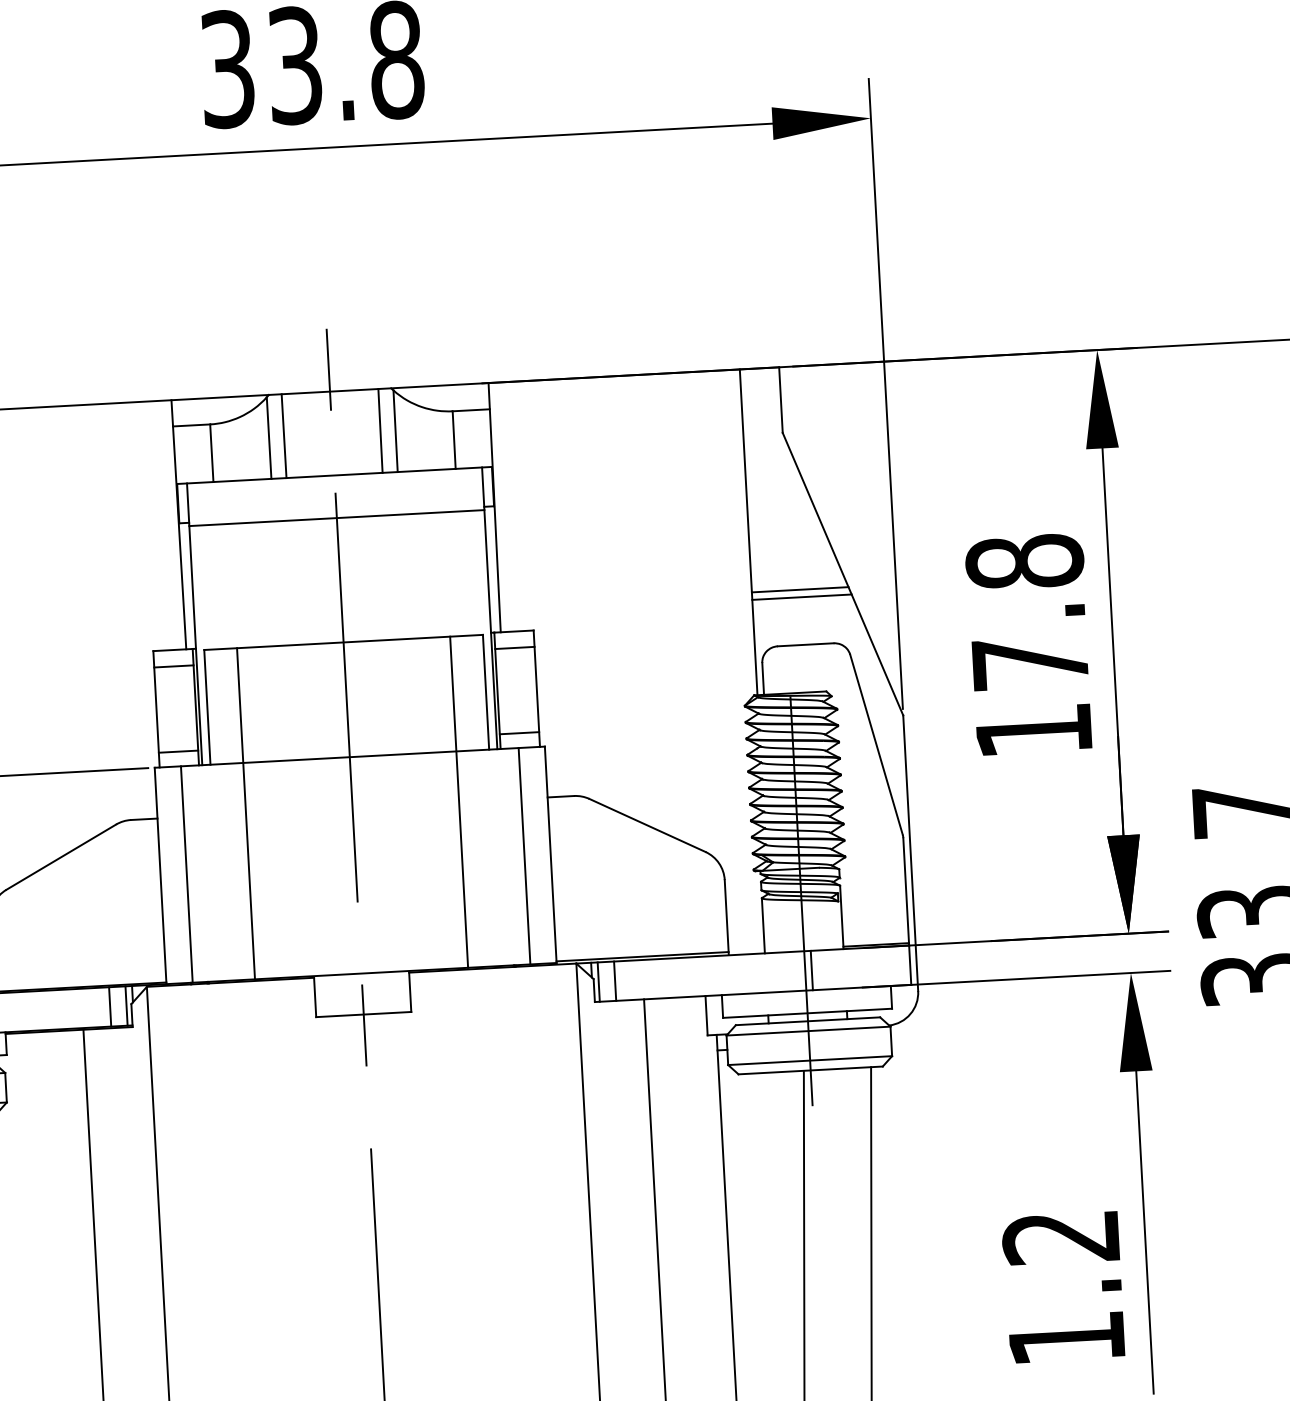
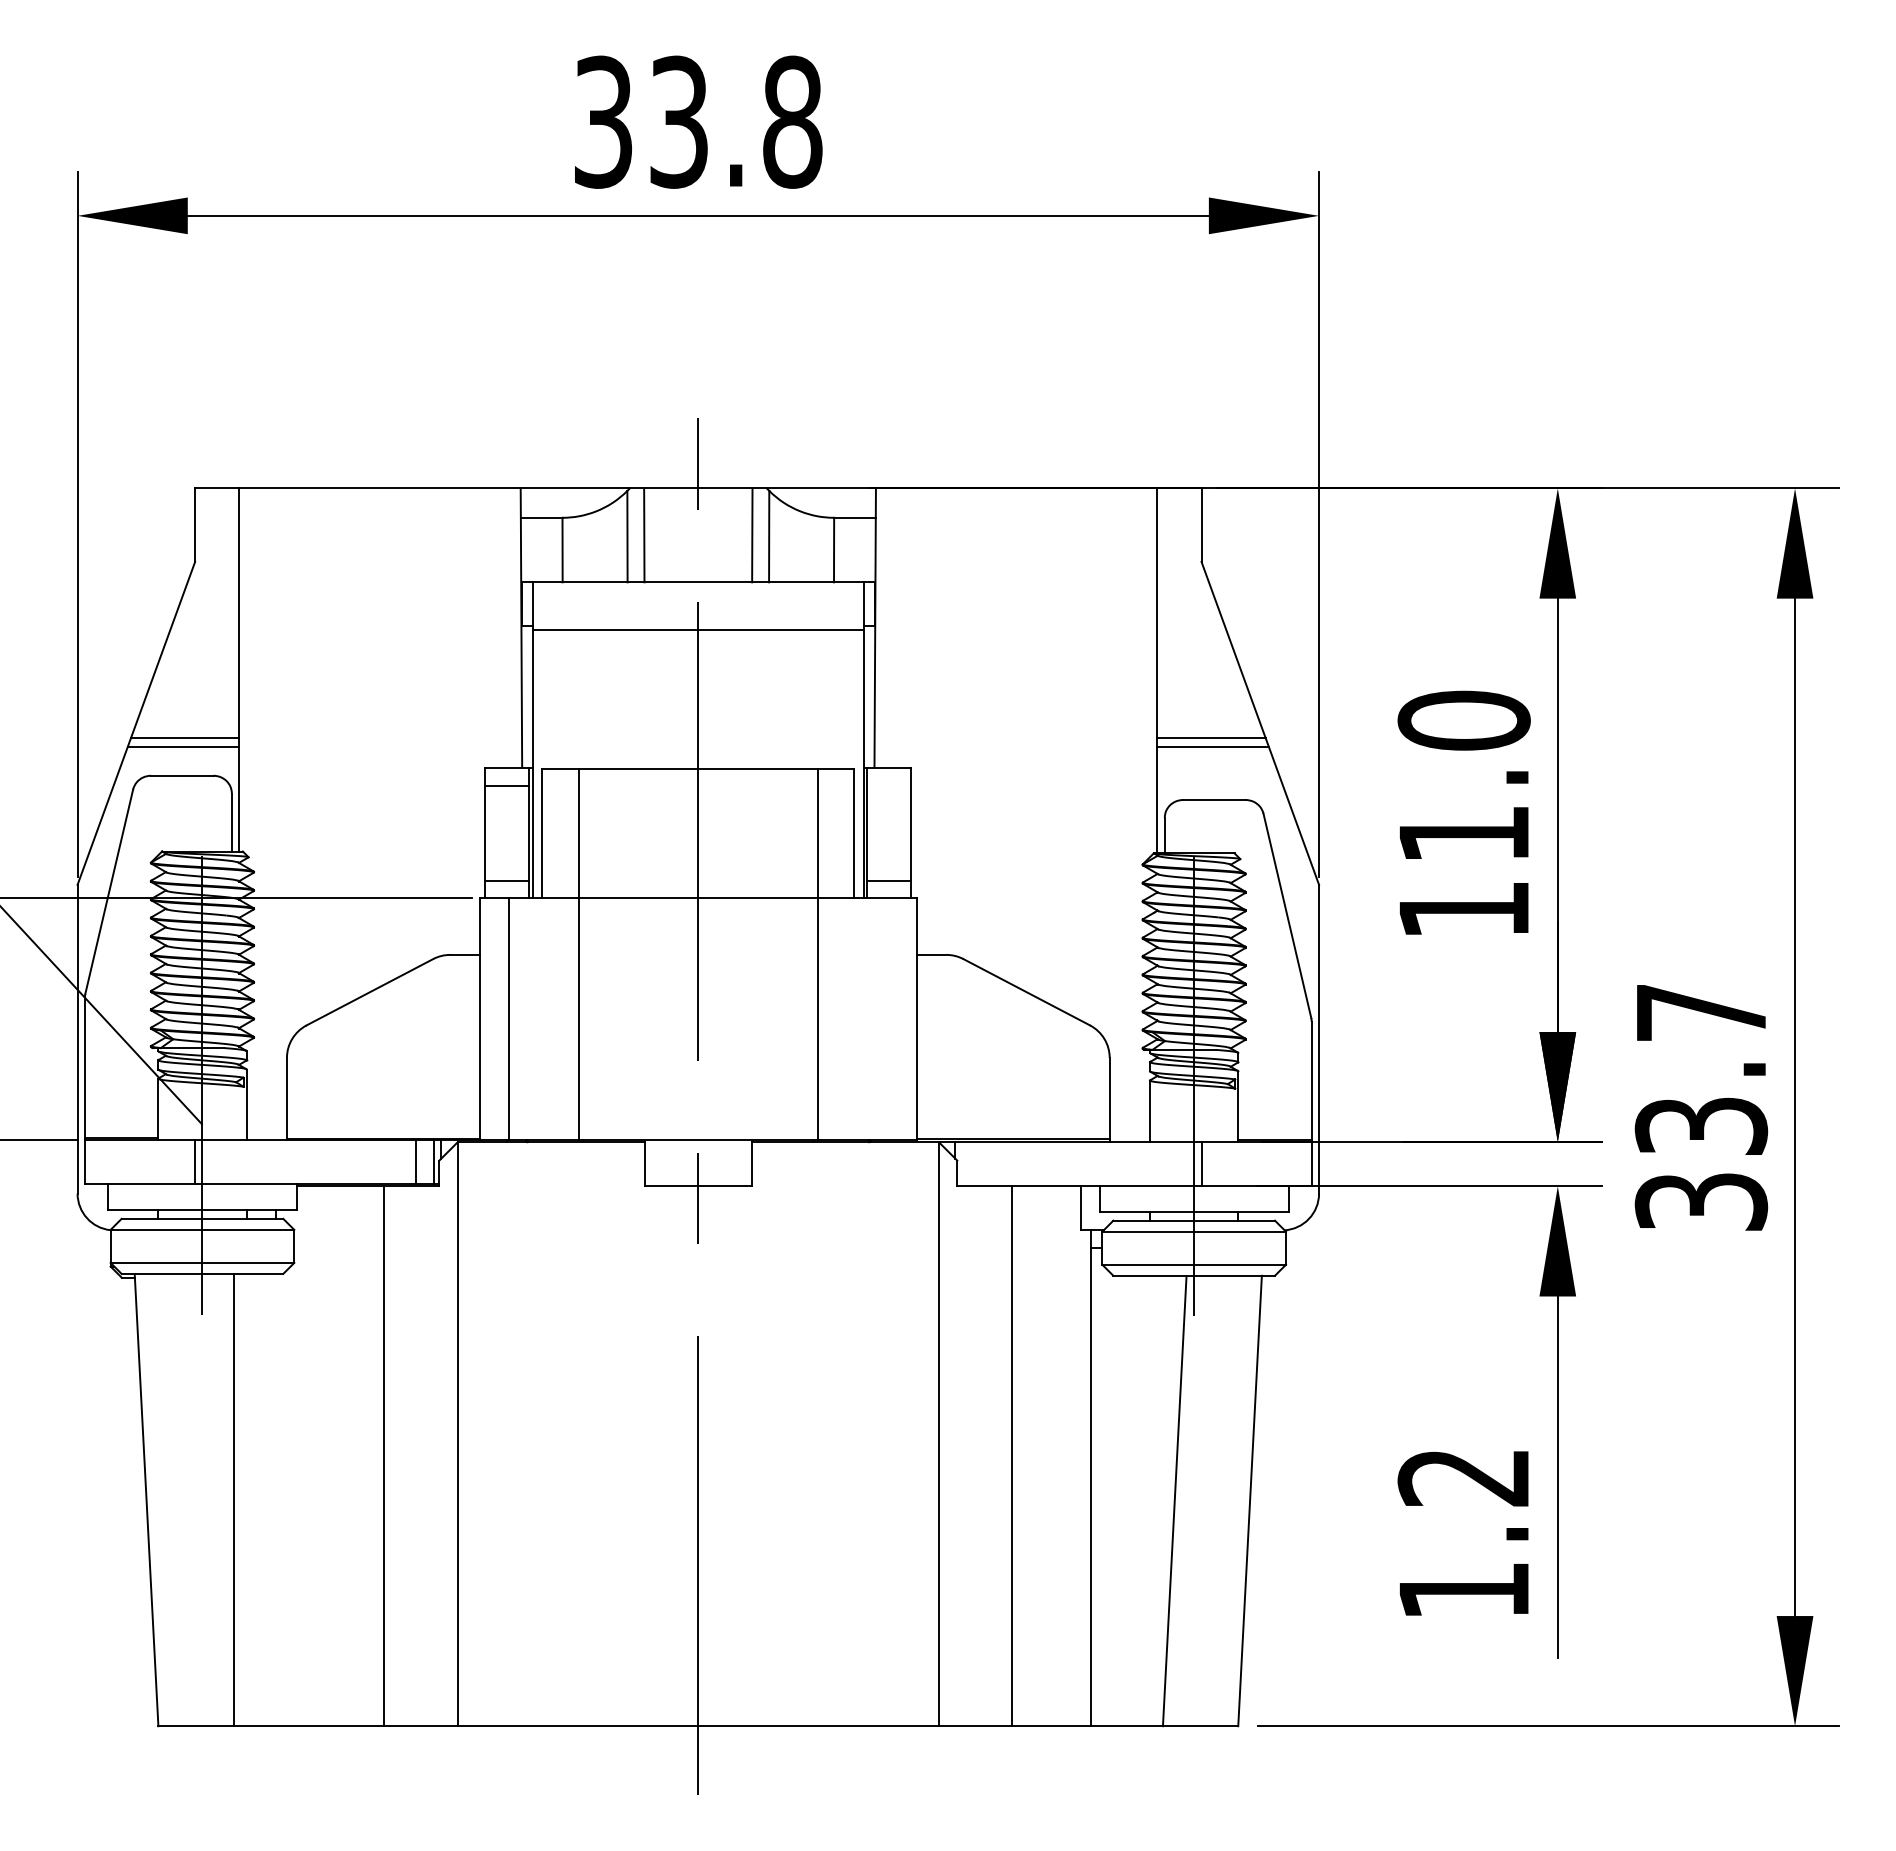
text: (1026, 611) -> (1463, 776), 17.8 -> 11.0
line: (515, 647) -> (889, 785), removed
line: (524, 855) -> (887, 1018), removed
line: (615, 981) -> (981, 1164), removed
line: (598, 982) -> (962, 1164), removed

